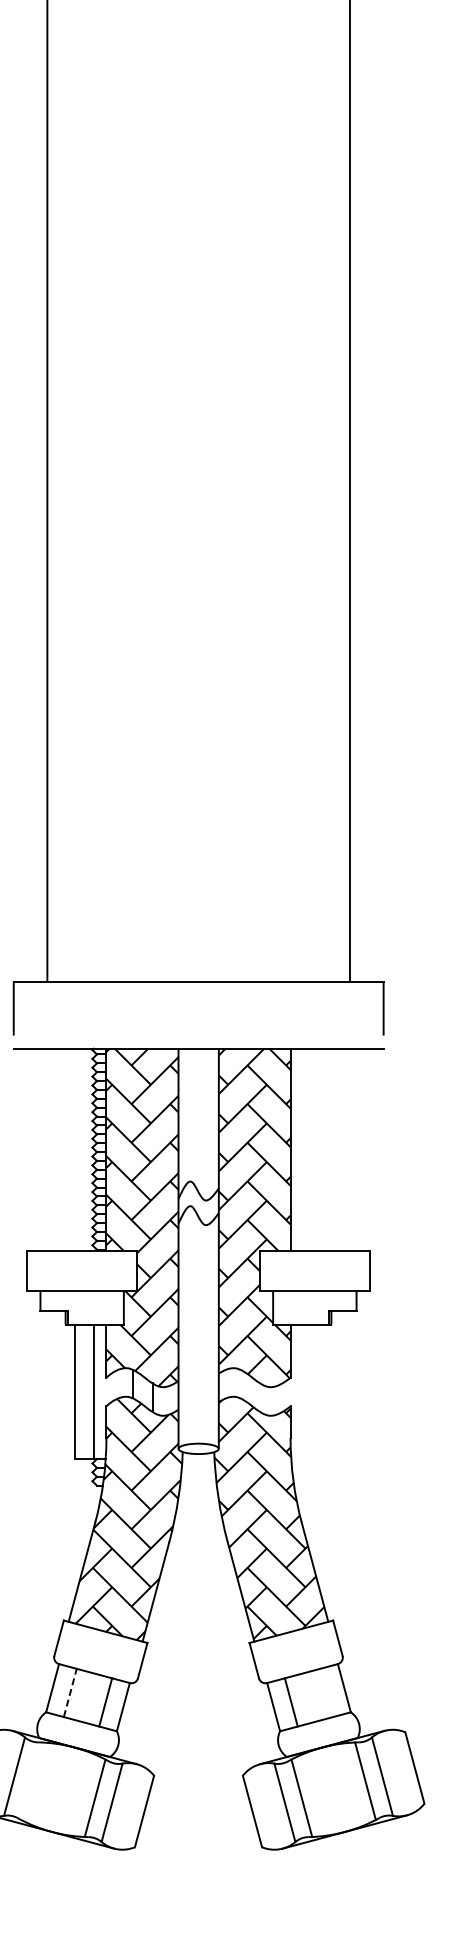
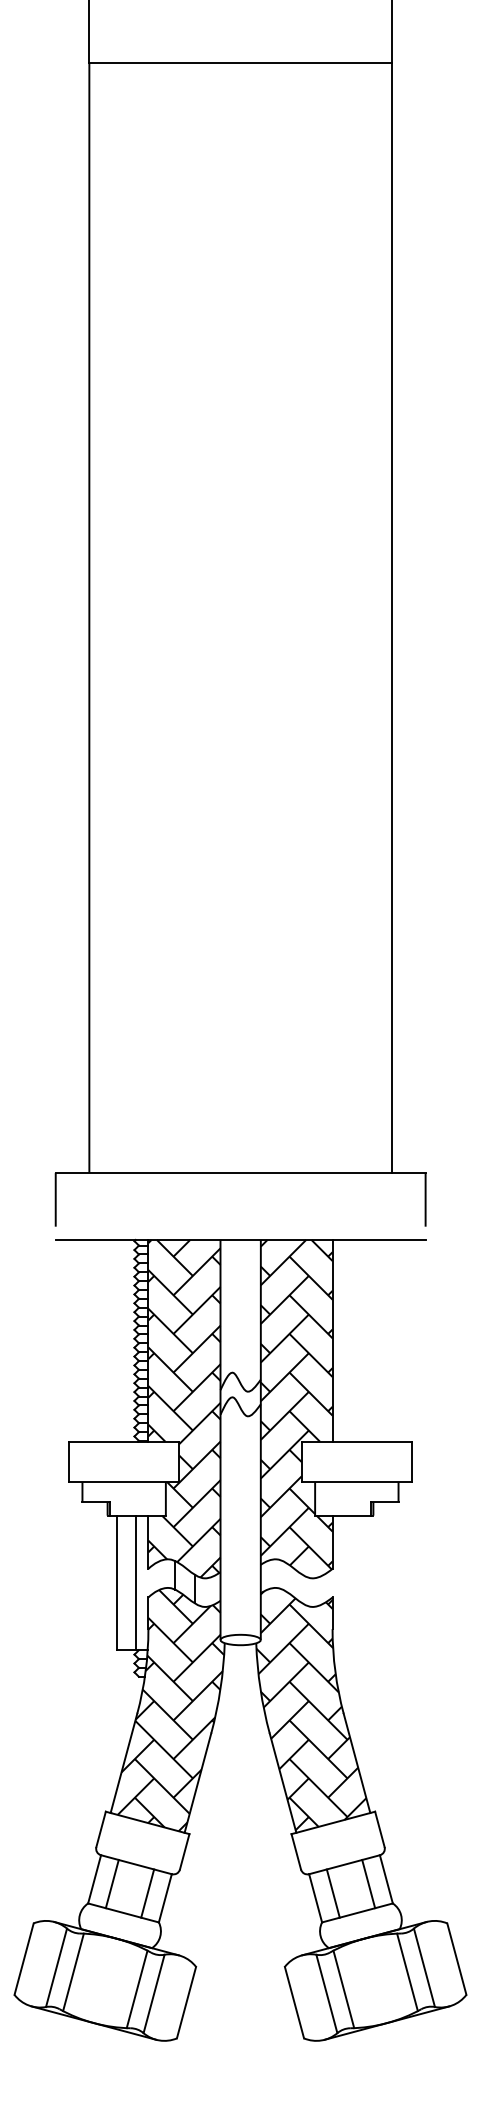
line: (326, 1692) -> (368, 1883), added
line: (70, 1693) -> (112, 1884), dashed -> solid
line: (31, 1781) -> (73, 1972), added

